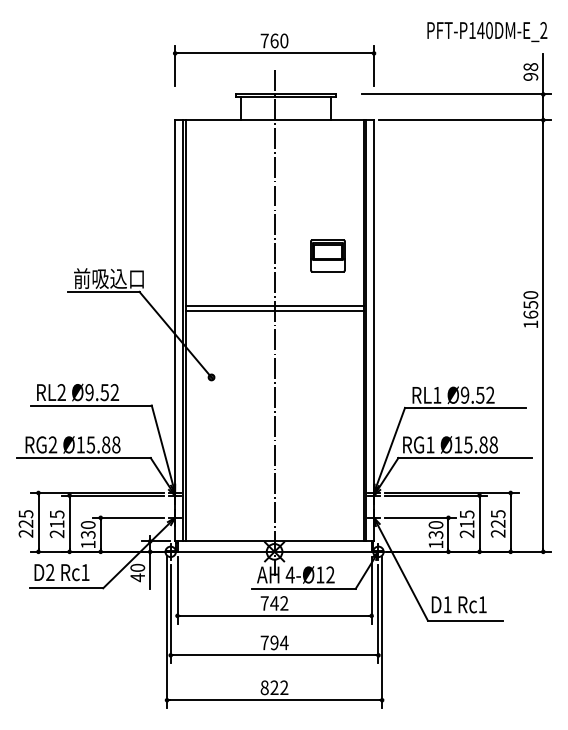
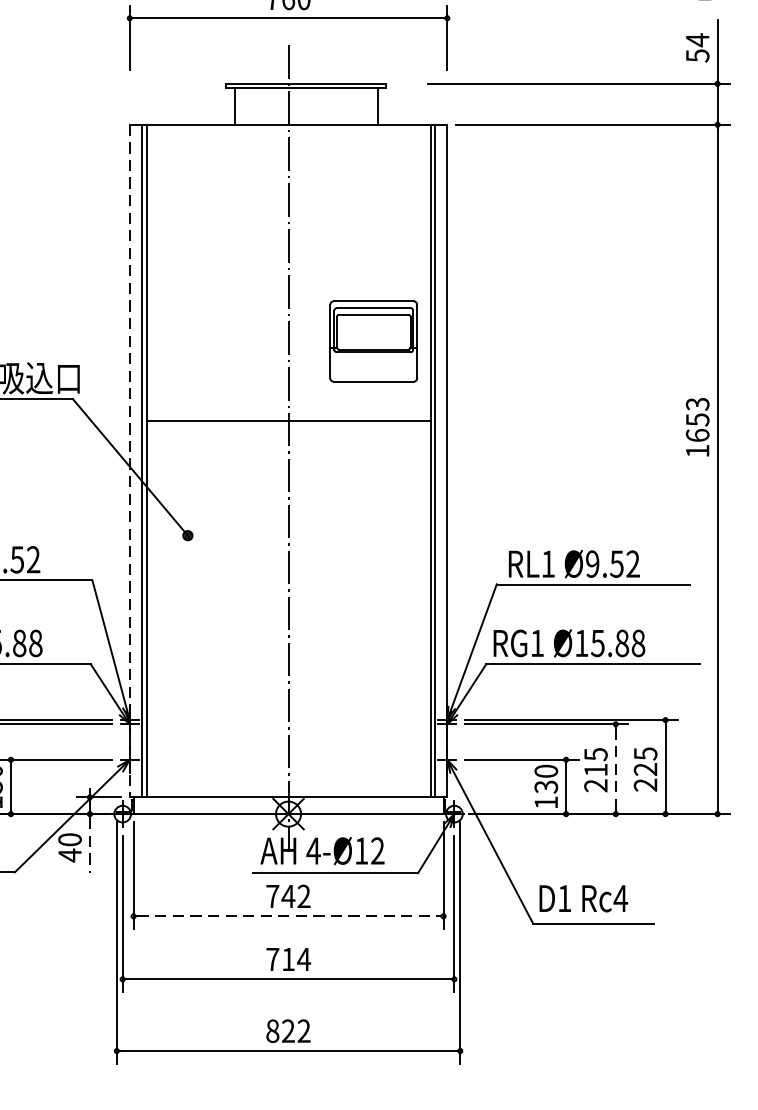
text: (530, 71) -> (697, 47), 98 -> 54
part: (327, 255) -> (373, 340), size x1.6
text: (530, 295) -> (697, 404), 1650 -> 1653
line: (274, 311) -> (288, 430), removed
line: (175, 330) -> (130, 460), solid -> dashed
line: (479, 523) -> (615, 768), solid -> dashed
line: (150, 571) -> (90, 845), solid -> dashed
text: (482, 604) -> (620, 898), Rc1 -> Rc4
line: (275, 615) -> (289, 915), solid -> dashed
text: (274, 642) -> (288, 958), 794 -> 714

